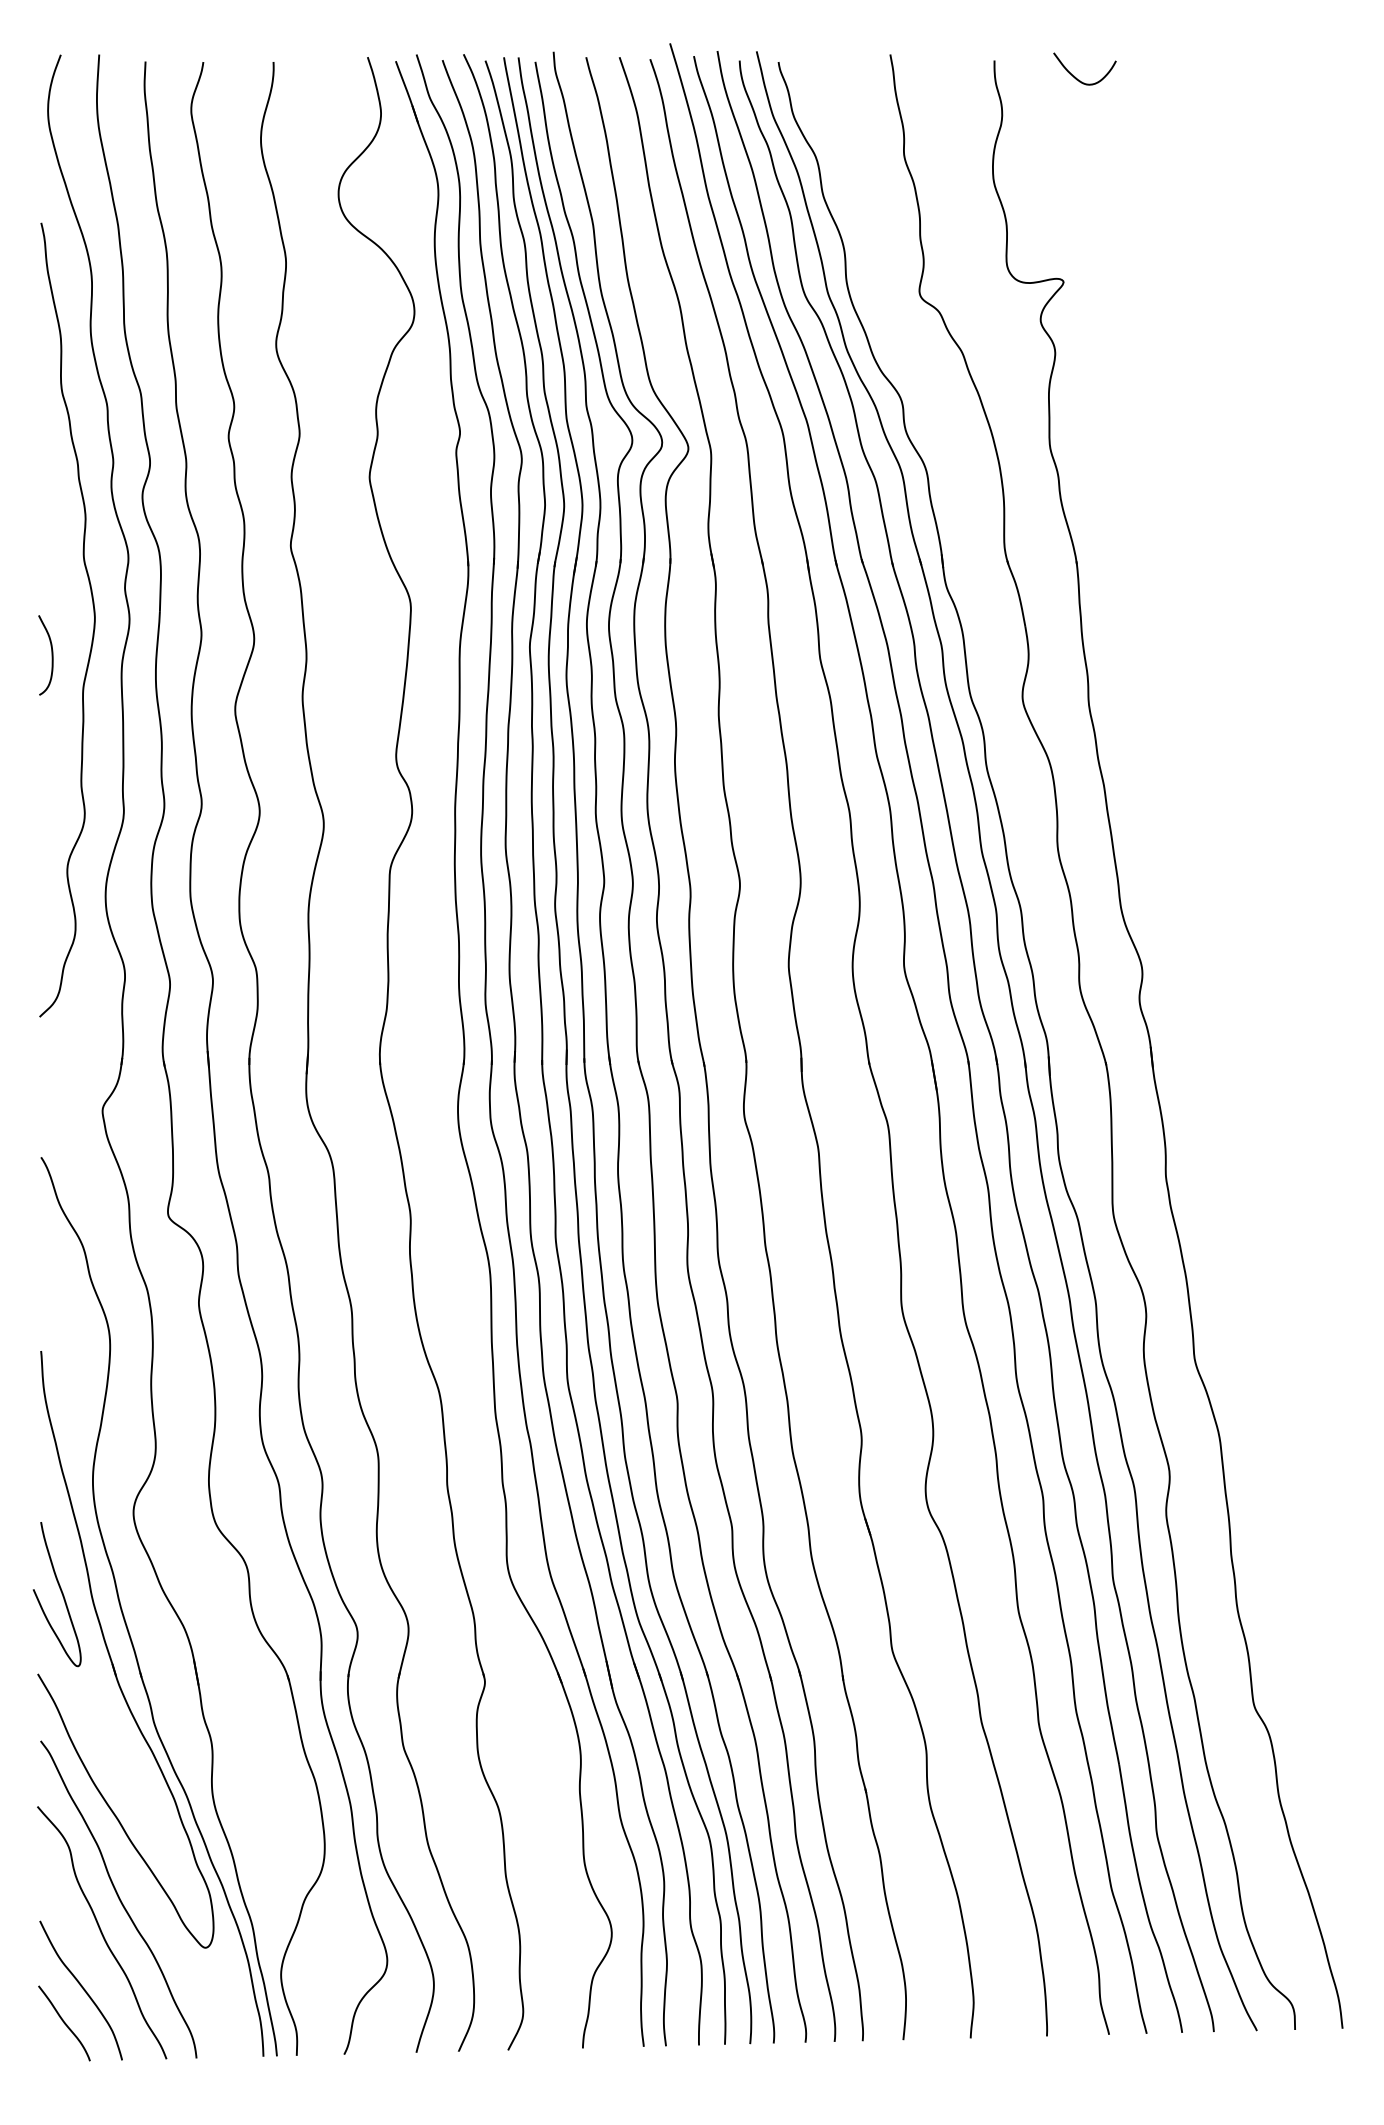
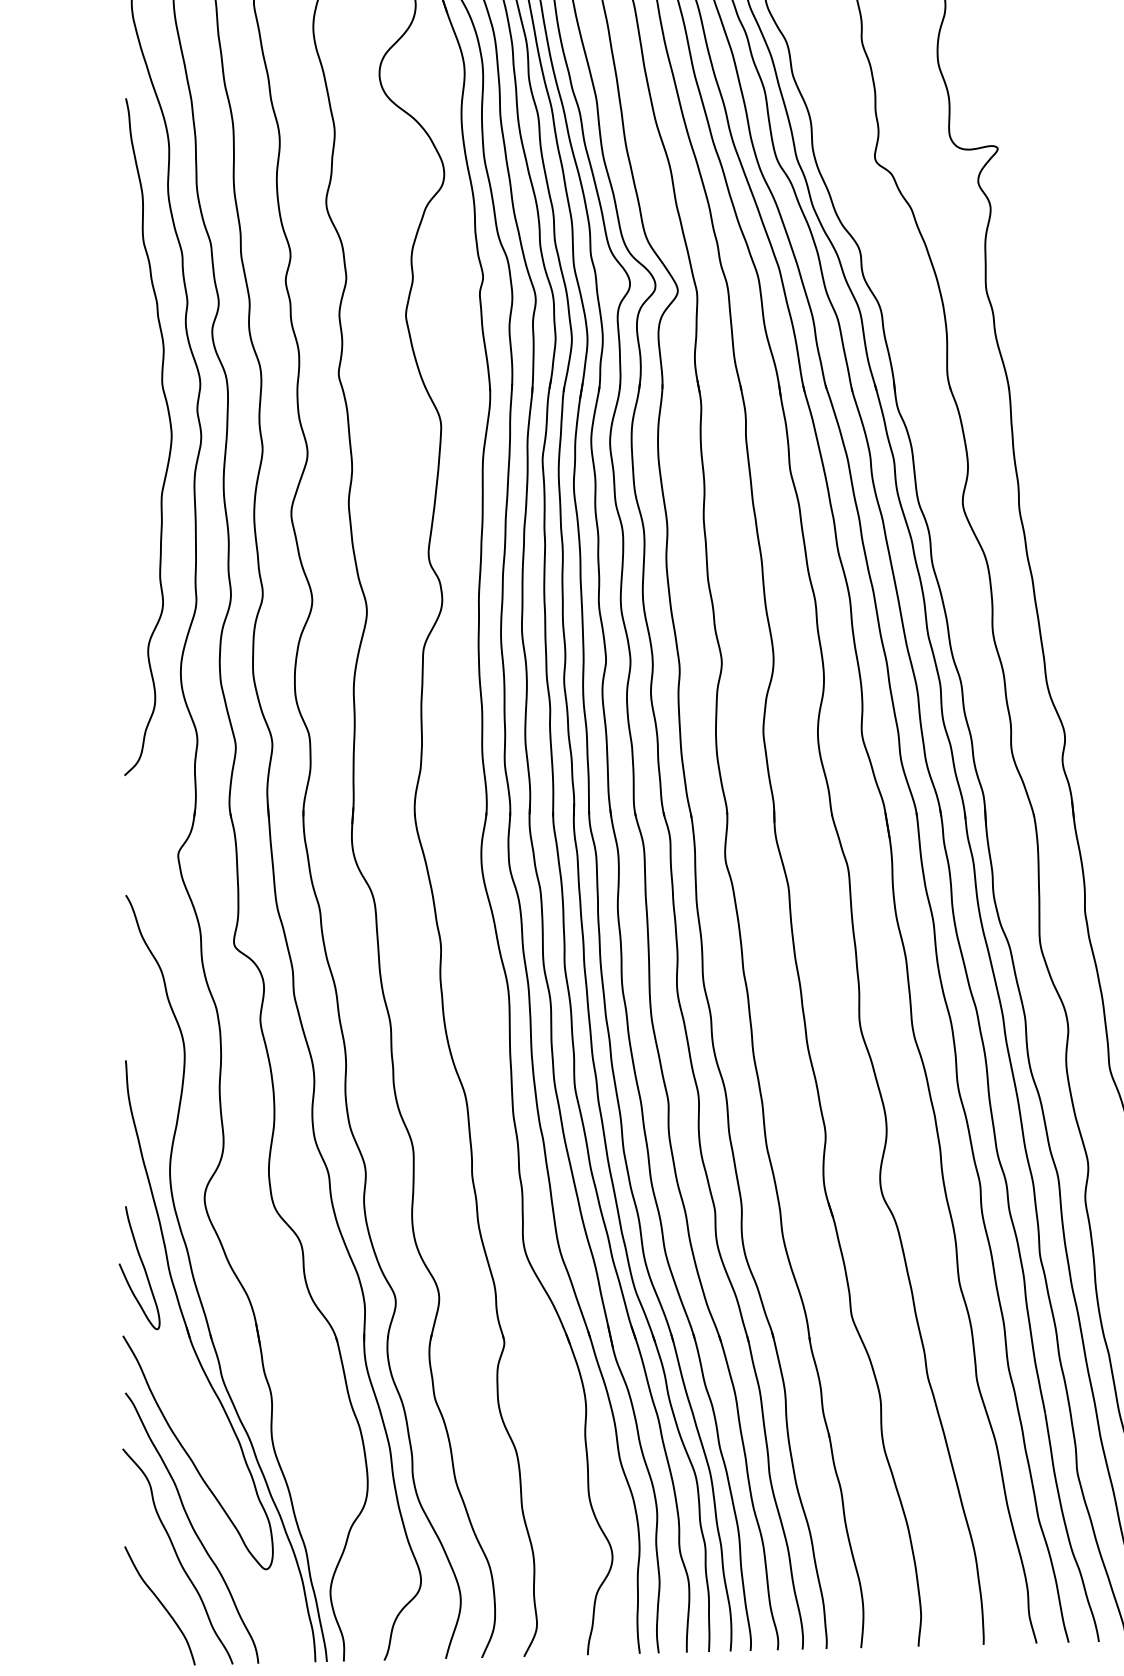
curve: (51, 655) -> (134, 467), removed
curve: (64, 2023) -> (145, 1633), removed

